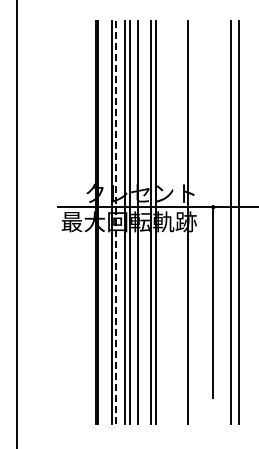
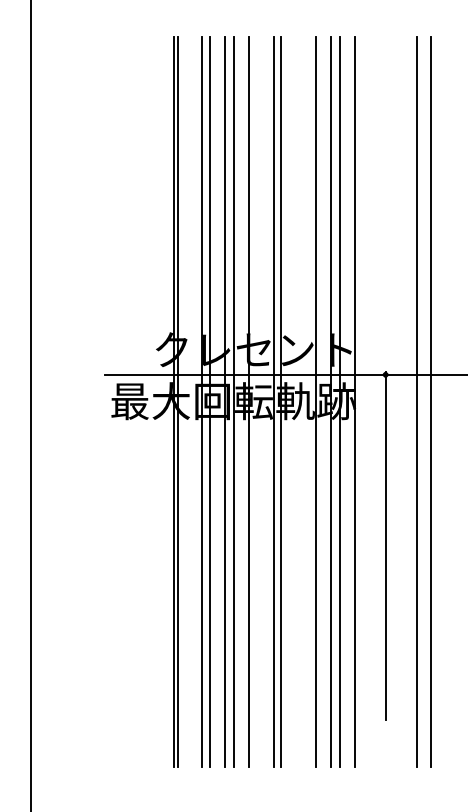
line: (174, 221) -> (315, 400), added
line: (183, 221) -> (331, 400), added
line: (196, 221) -> (355, 400), added
line: (116, 222) -> (210, 402), dashed -> solid

